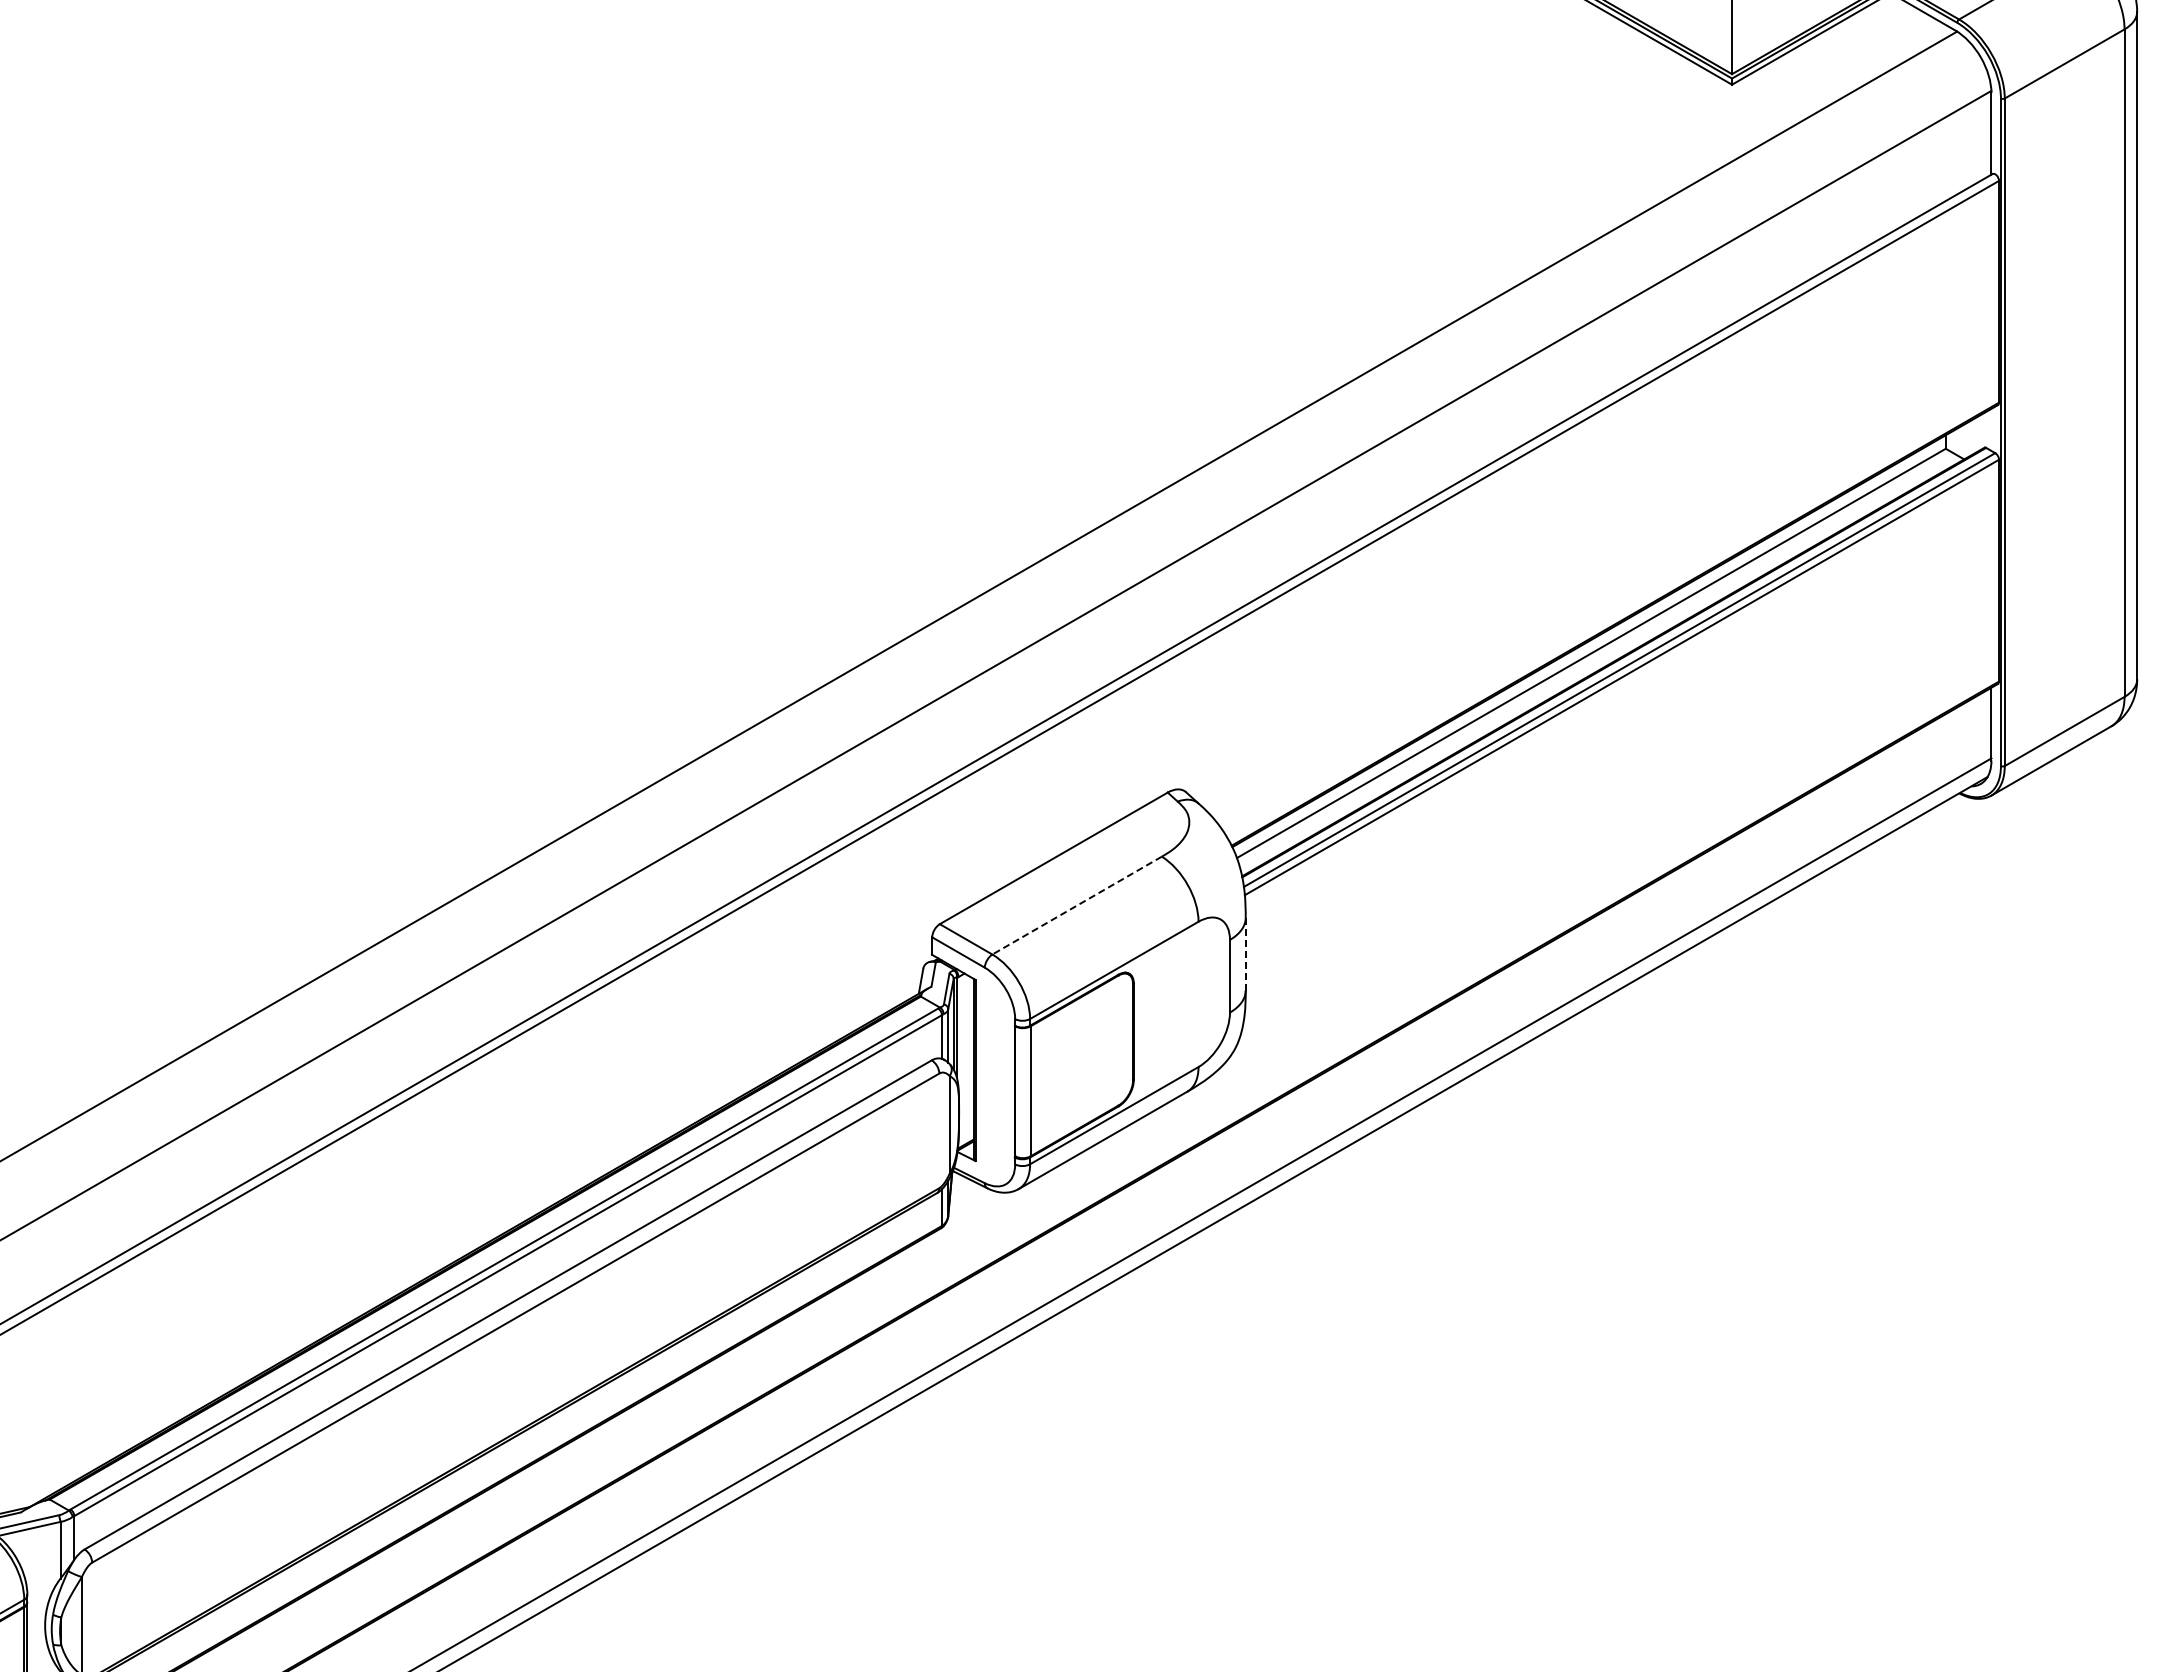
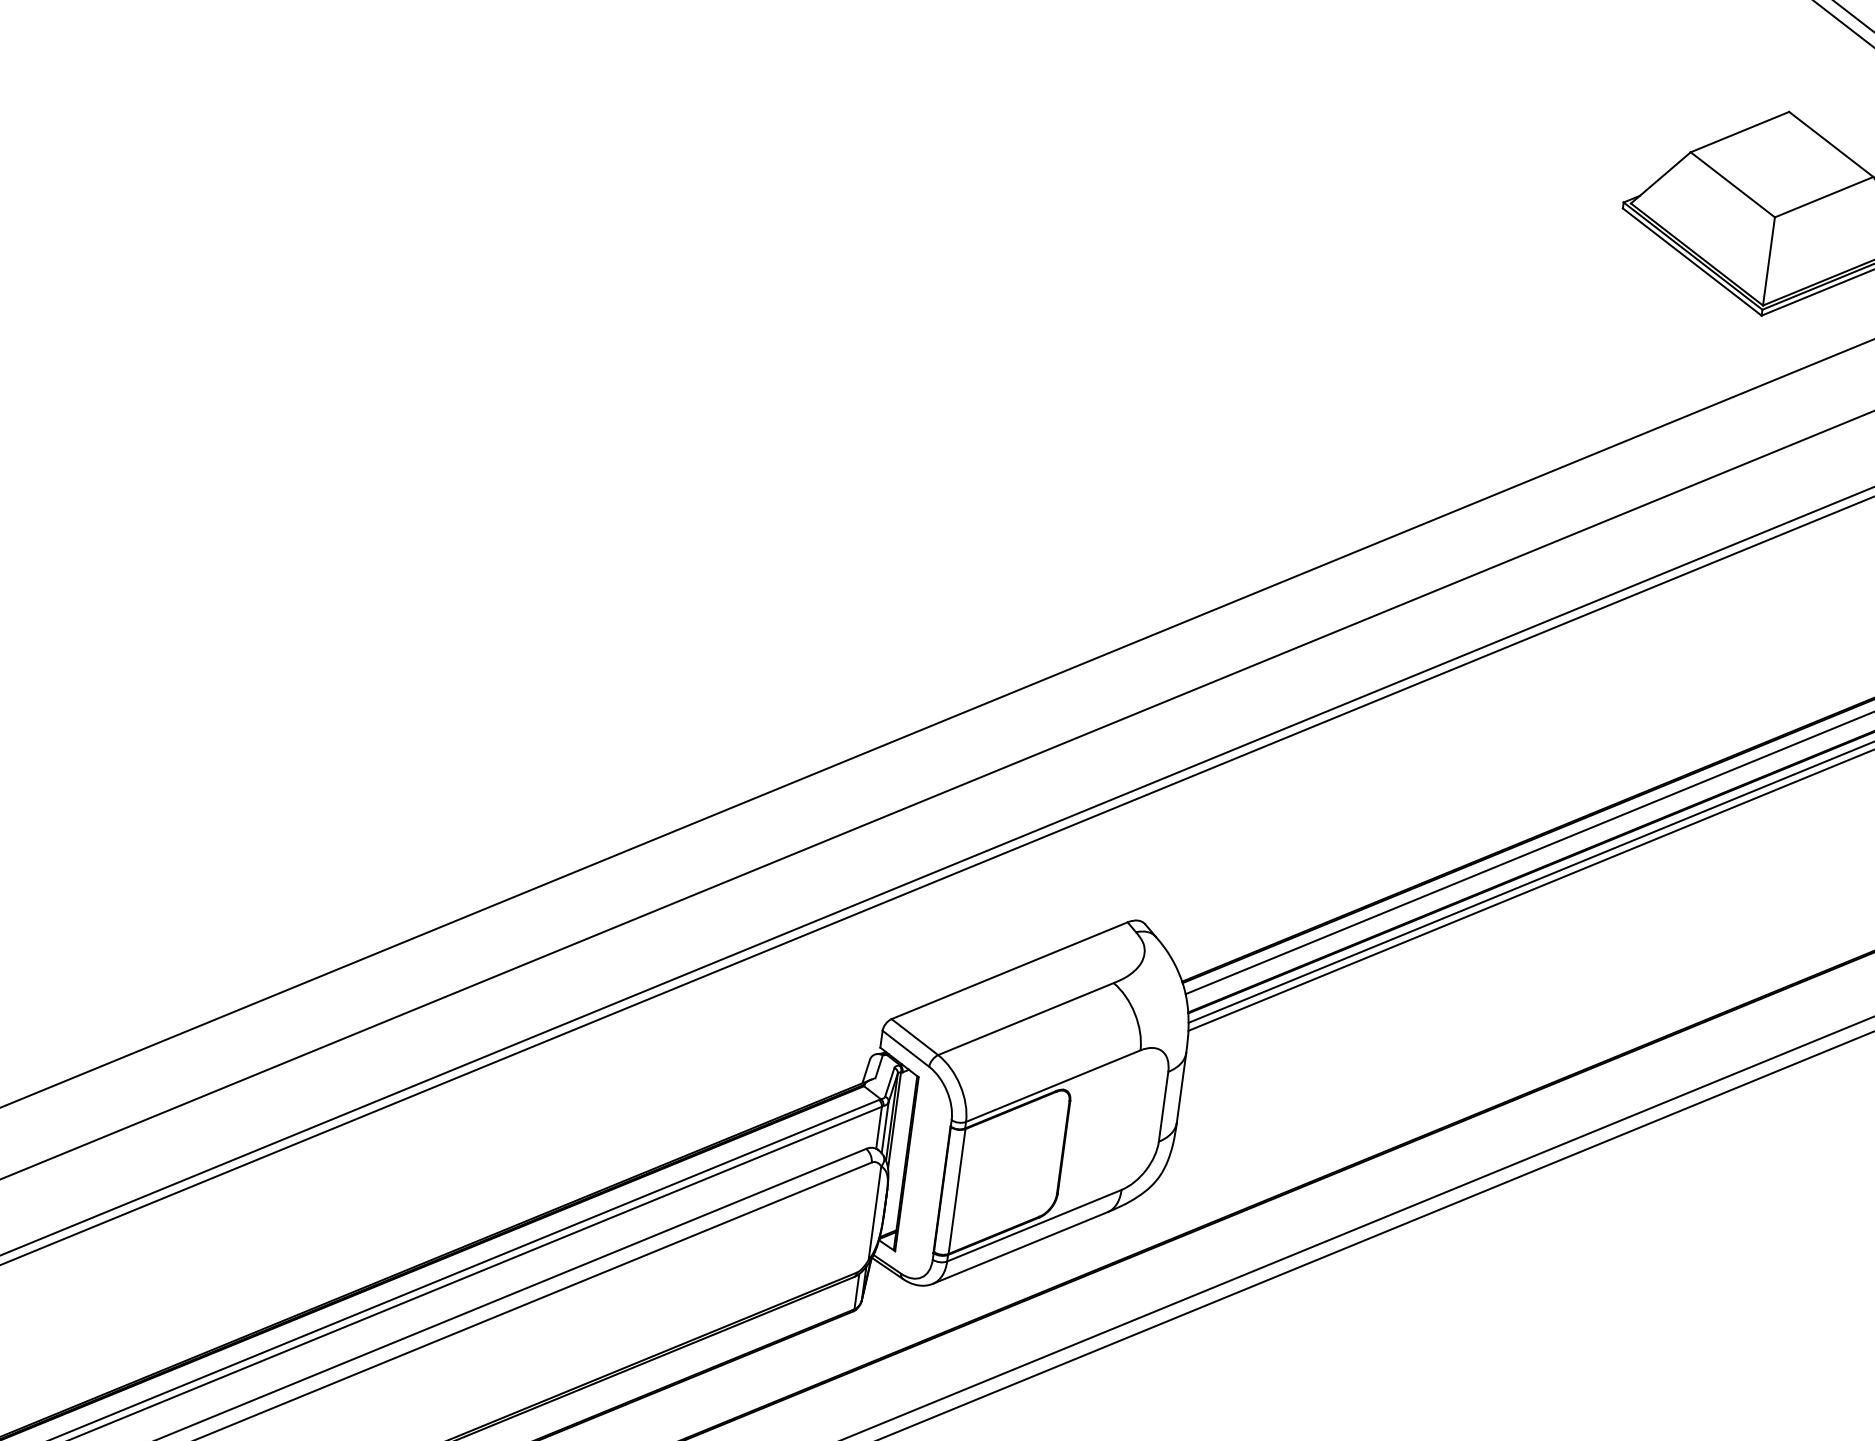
line: (1077, 905) -> (1026, 1019), dashed -> solid
line: (1245, 953) -> (1181, 1086), dashed -> solid

